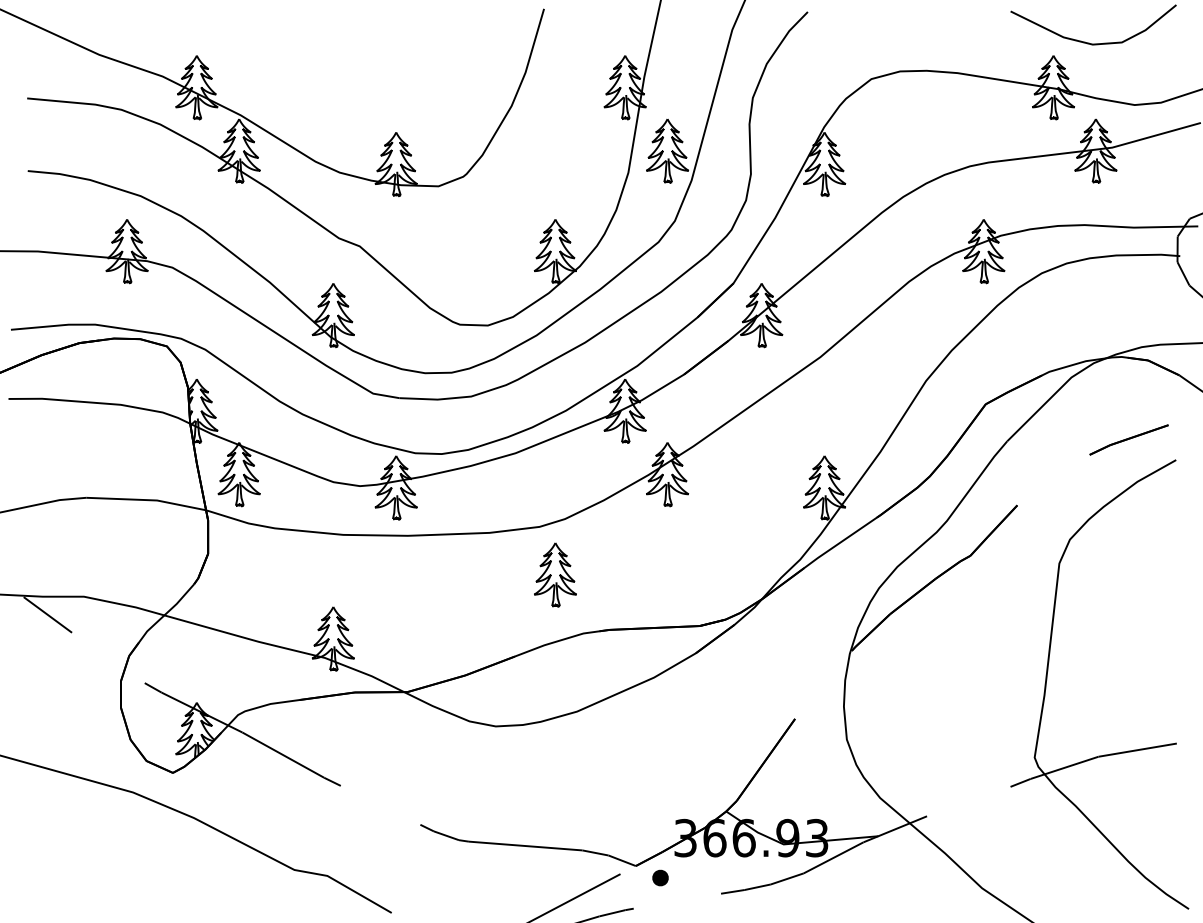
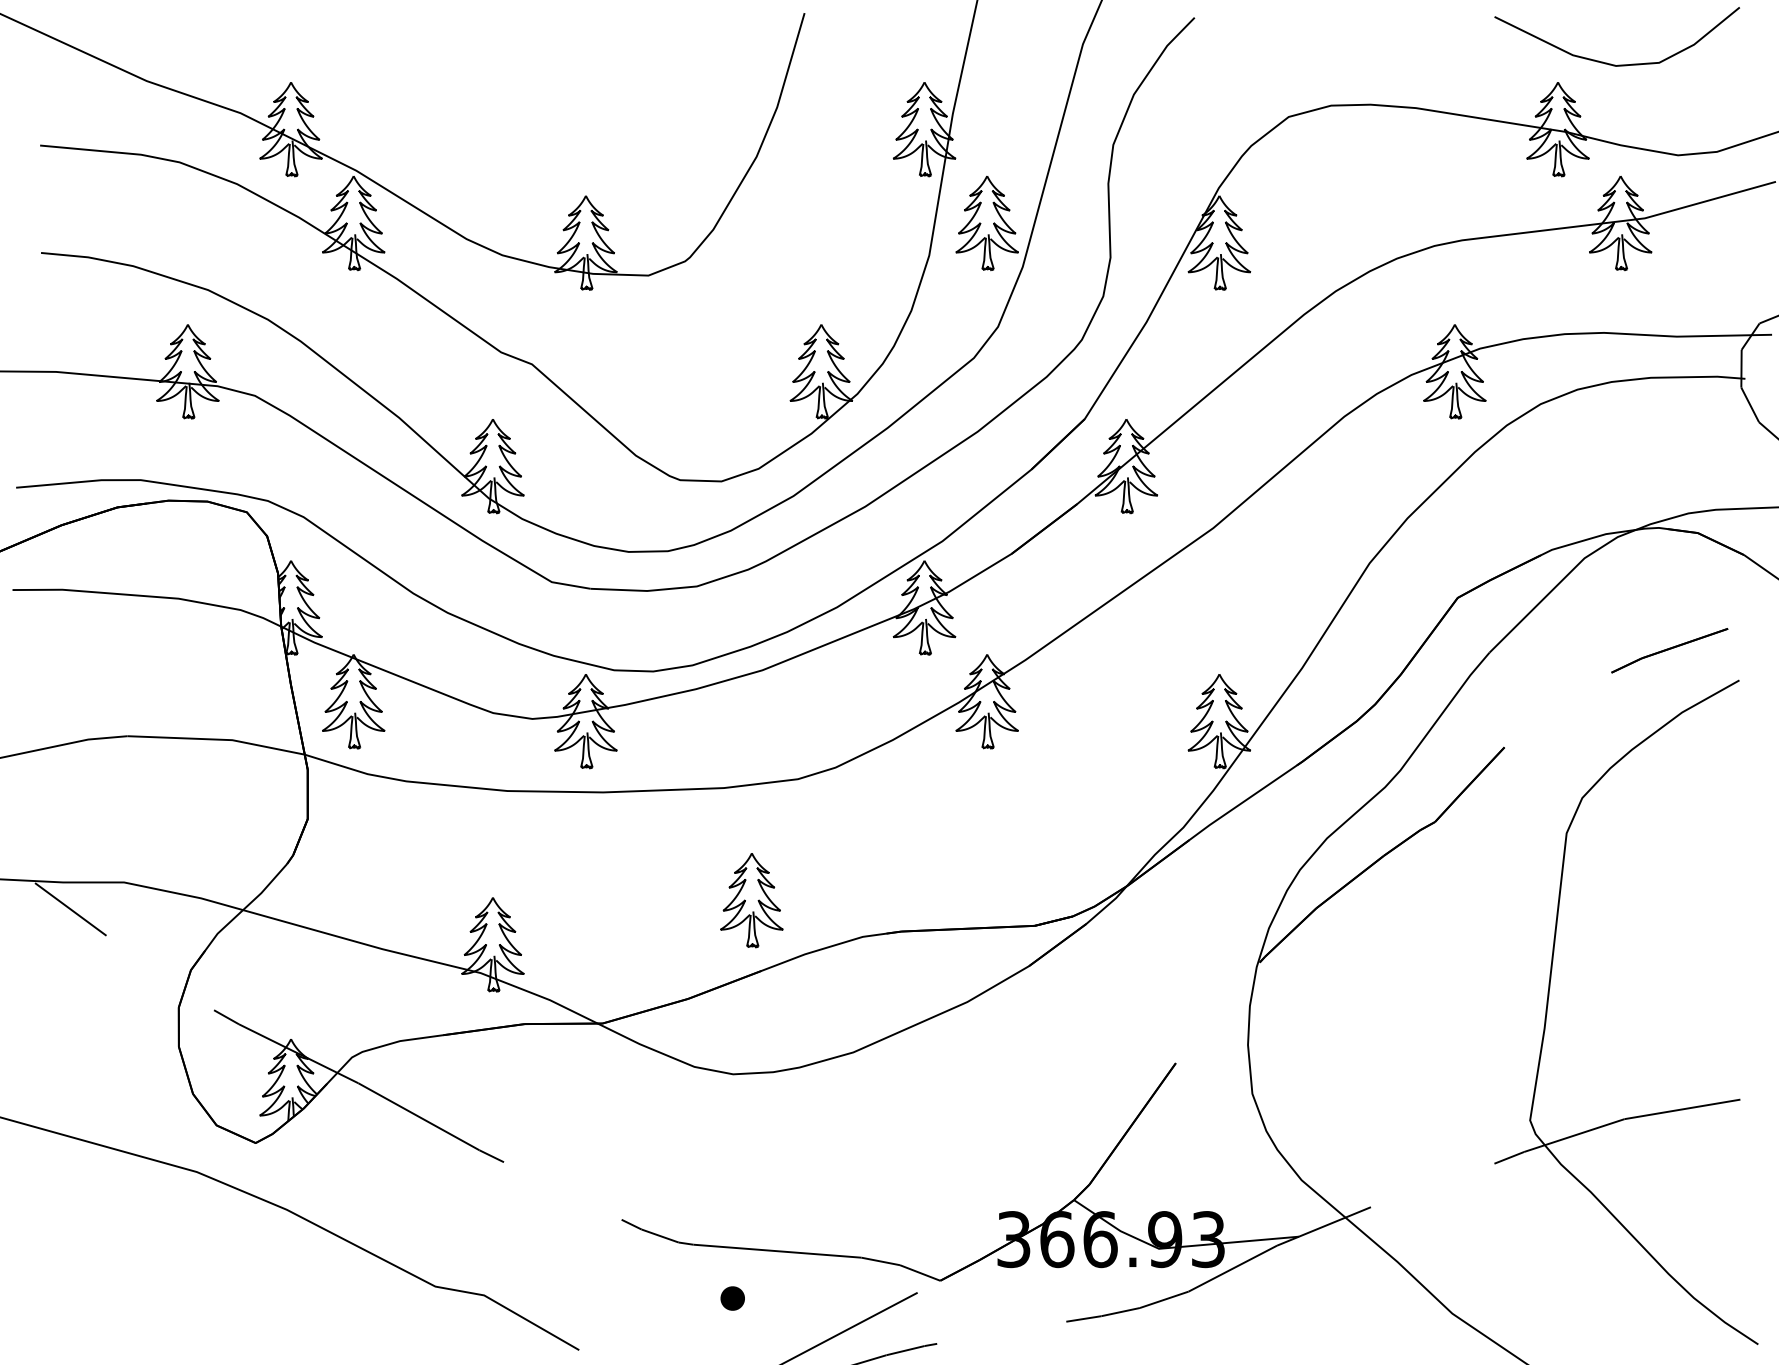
part: (555, 574) -> (751, 899), moved
part: (660, 877) -> (732, 1297), moved

